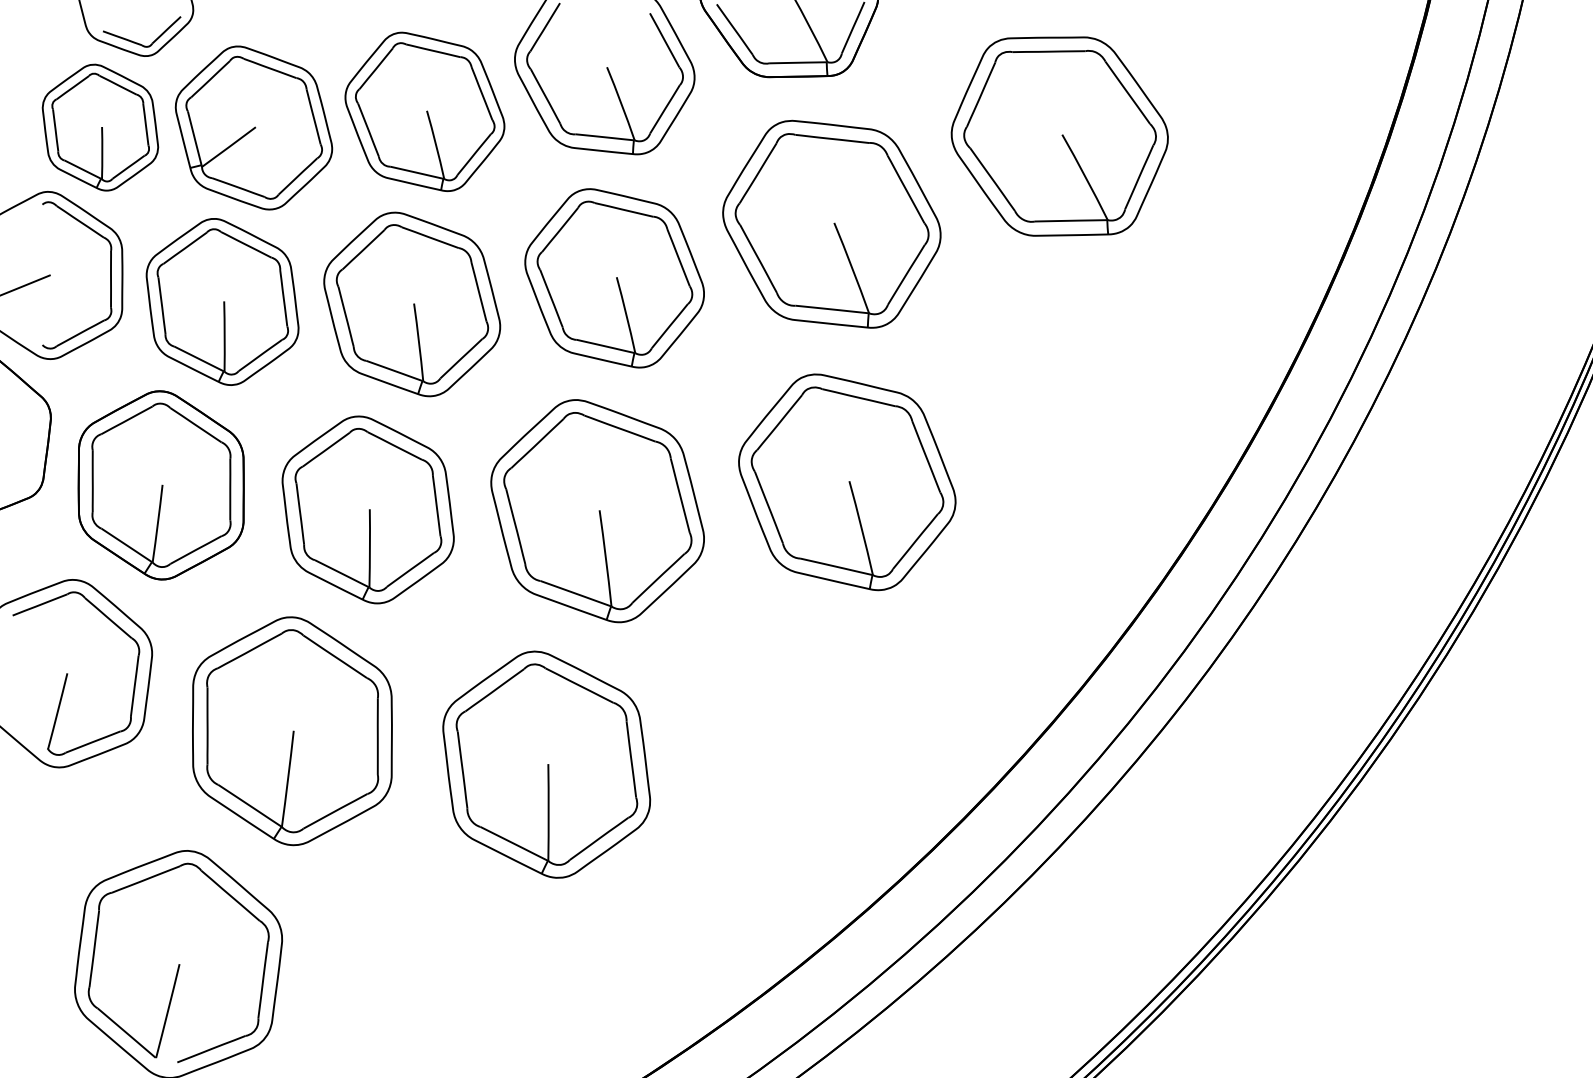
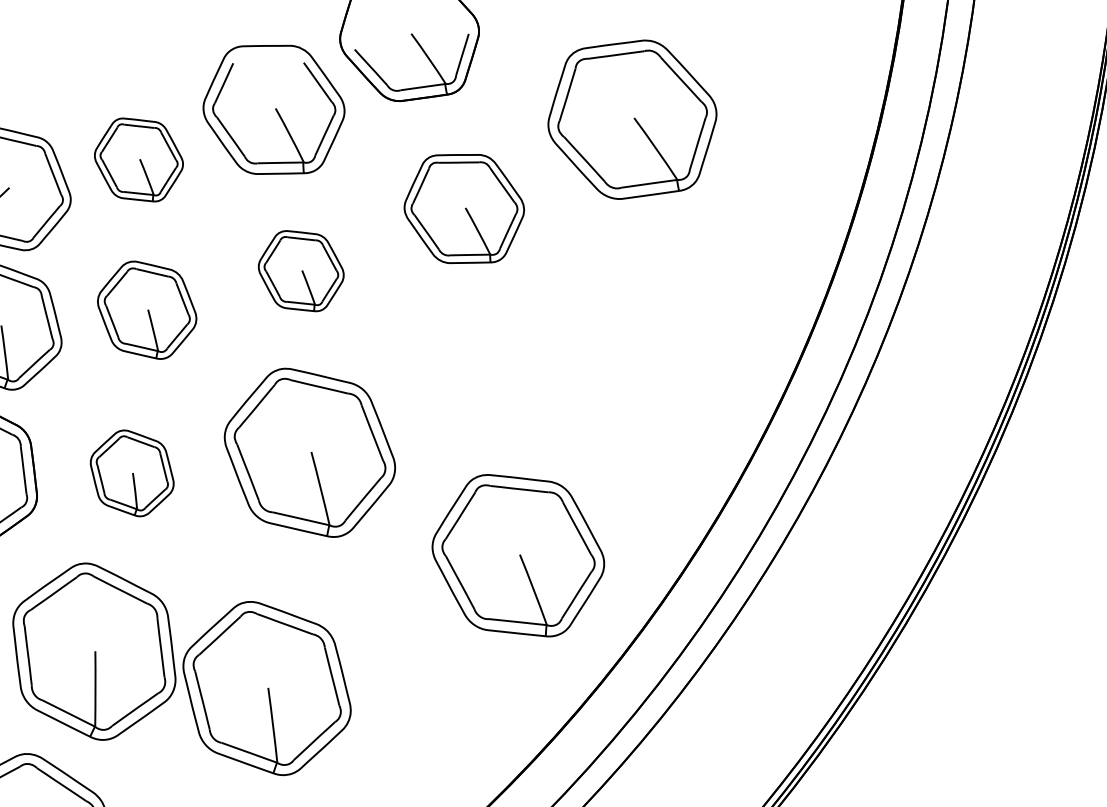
part: (424, 111) -> (138, 159), size x0.7
part: (831, 223) -> (463, 208), size x0.7
part: (614, 278) -> (301, 271), size x0.6
part: (412, 304) -> (147, 310), size x0.7
part: (847, 482) -> (518, 555), moved
part: (367, 509) -> (131, 473), size x0.6
part: (546, 764) -> (266, 688), moved

